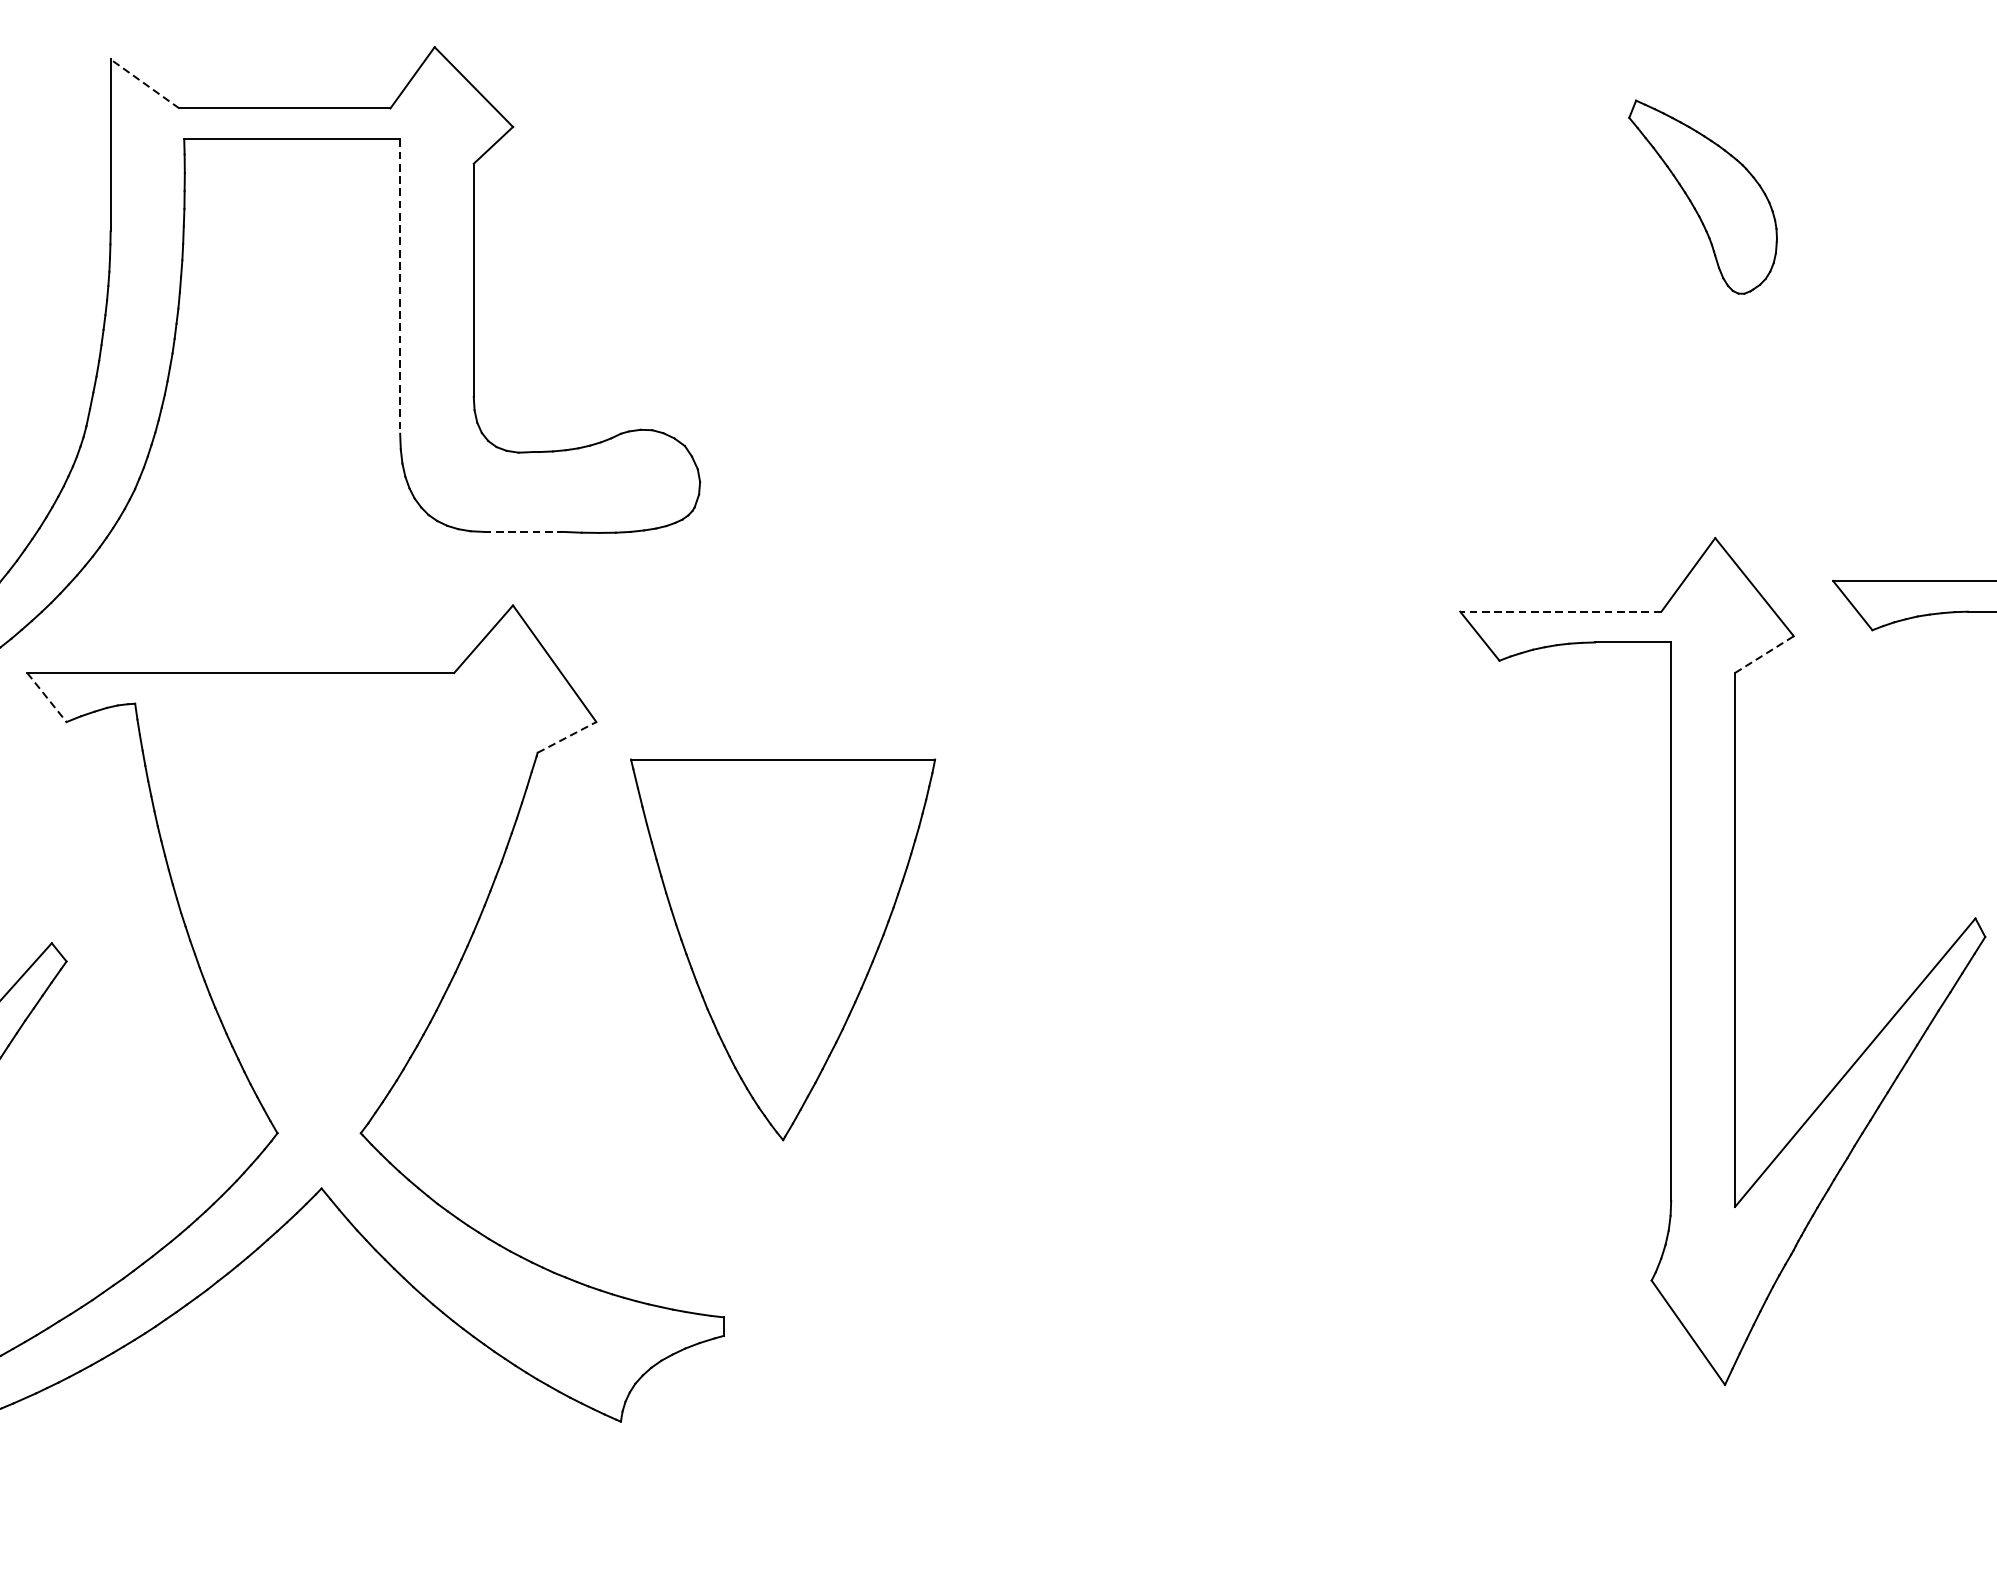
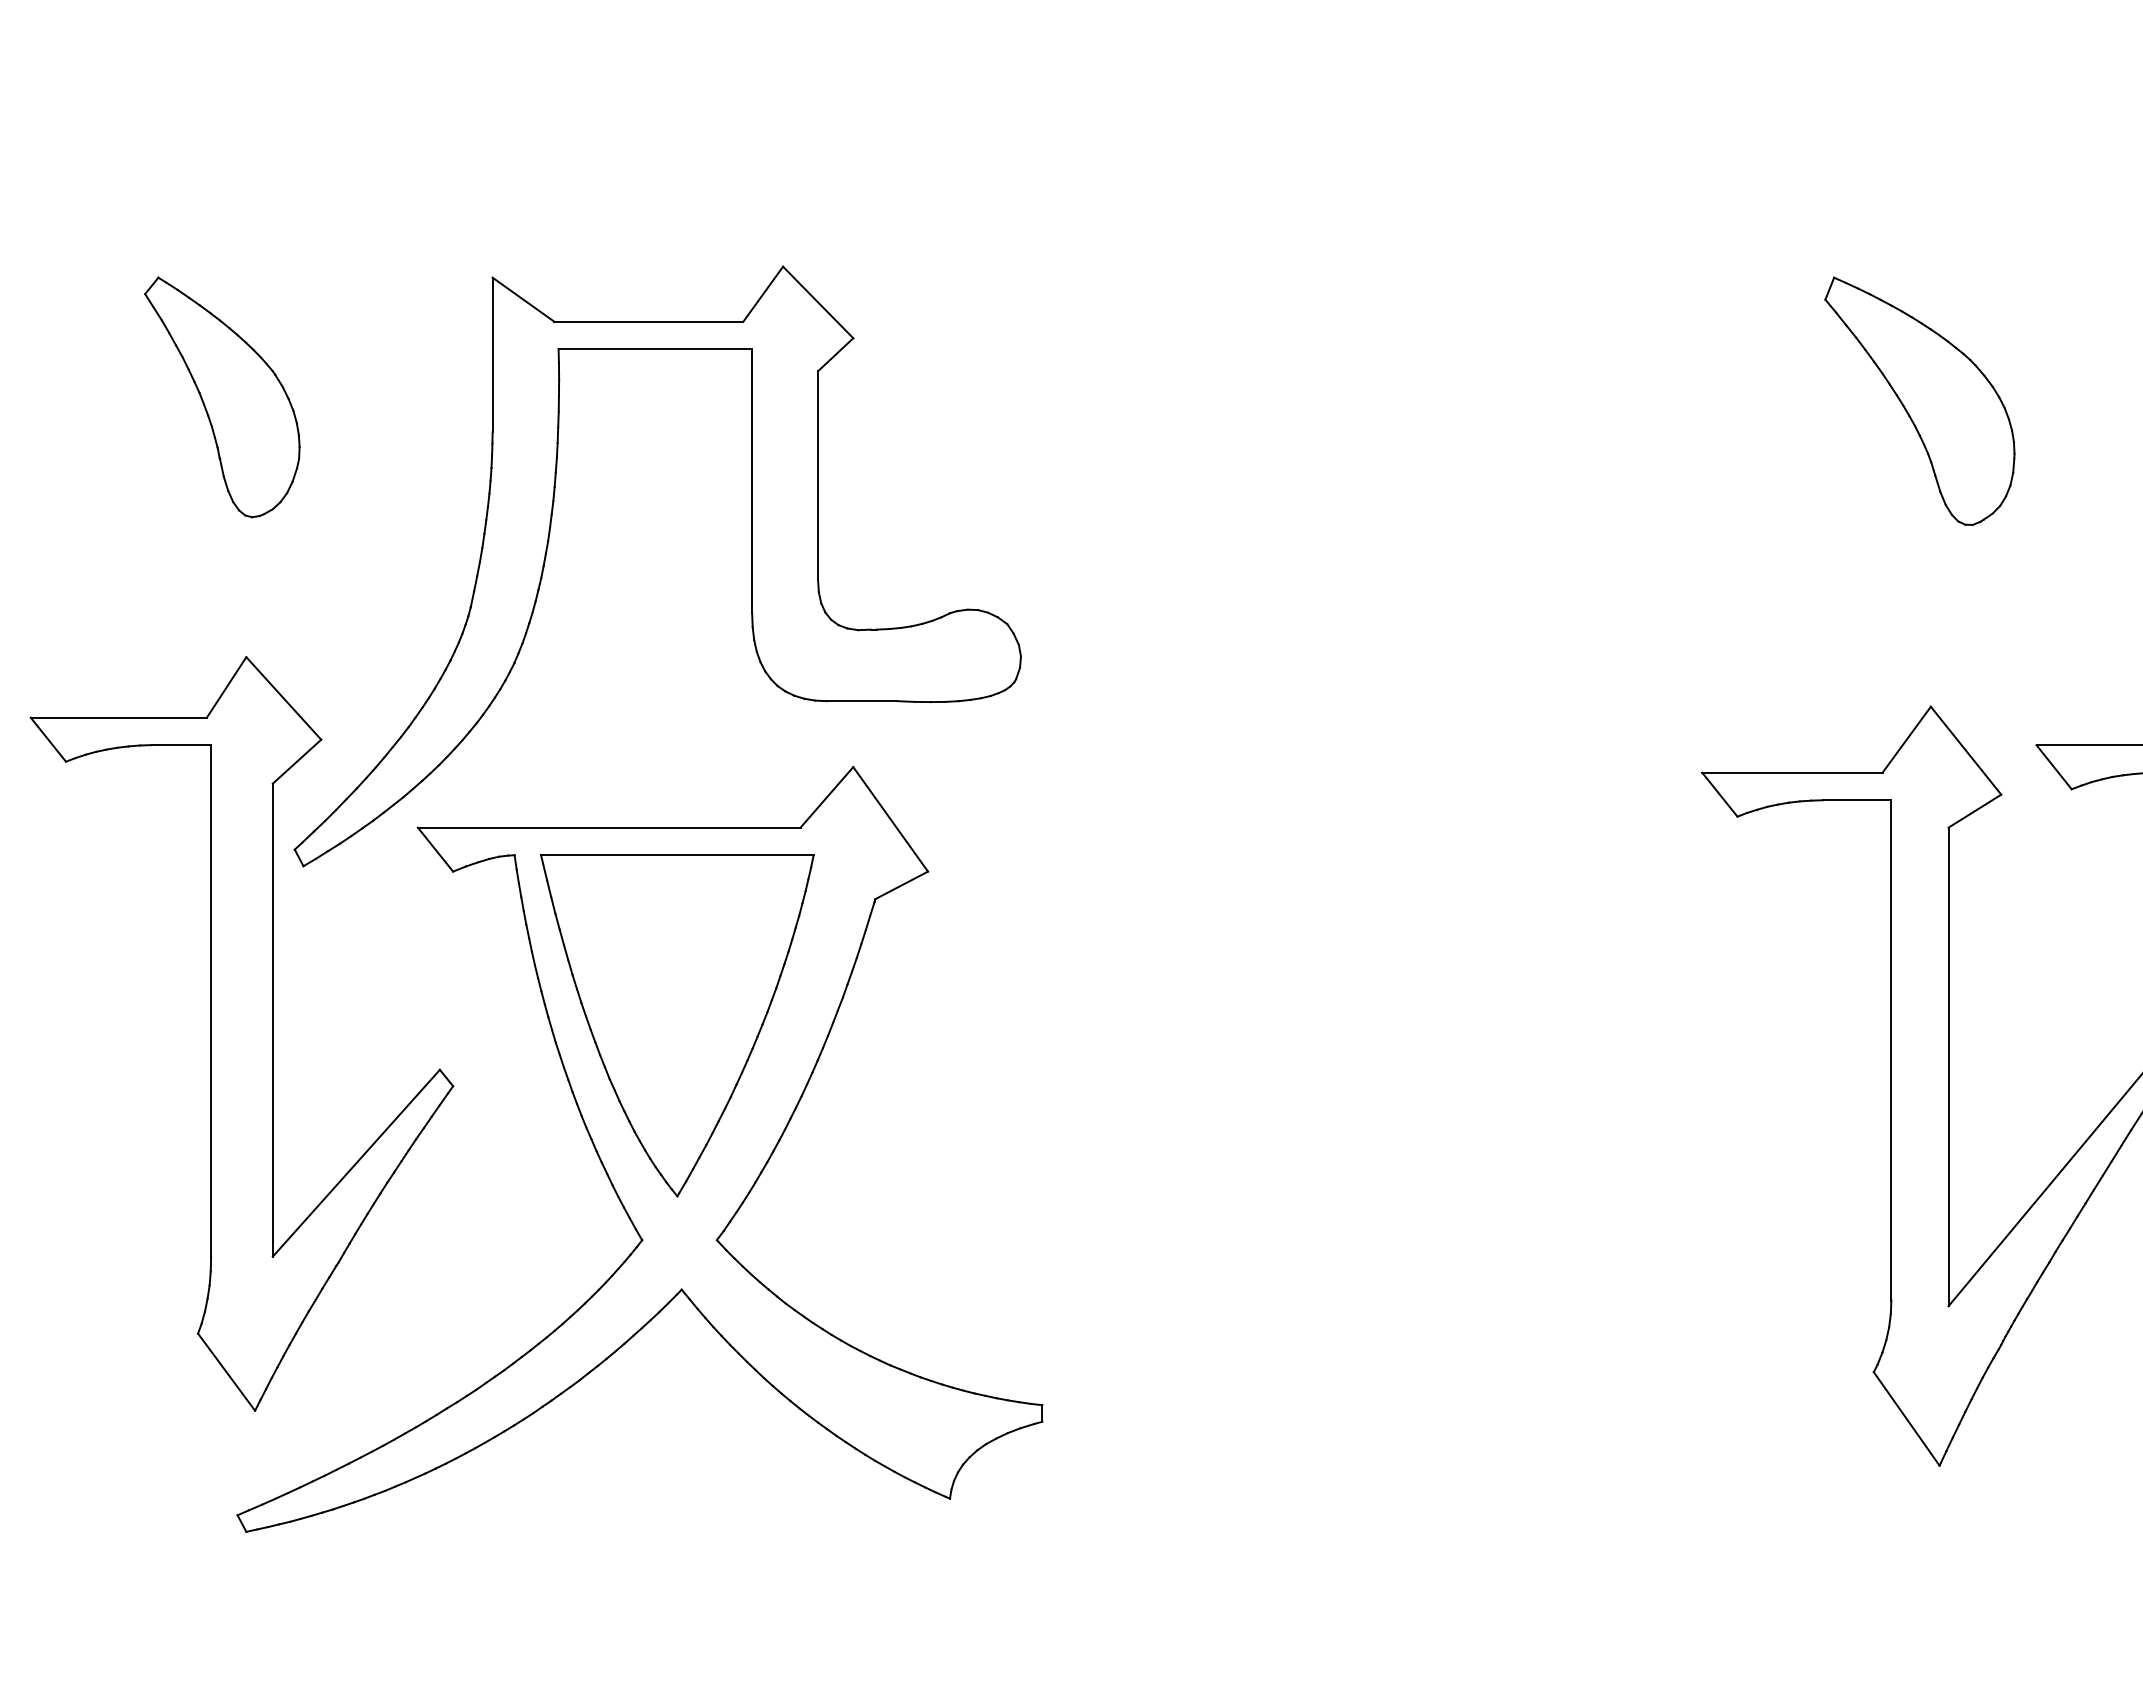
line: (145, 83) -> (523, 299), dashed -> solid
part: (1702, 196) -> (1919, 400), size x1.43
line: (400, 286) -> (752, 481), dashed -> solid
line: (523, 532) -> (862, 701), dashed -> solid
line: (1559, 611) -> (1791, 772), dashed -> solid
line: (1765, 653) -> (1975, 810), dashed -> solid
line: (46, 698) -> (435, 850), dashed -> solid
line: (566, 737) -> (901, 885), dashed -> solid
part: (783, 949) -> (677, 1025), moved

